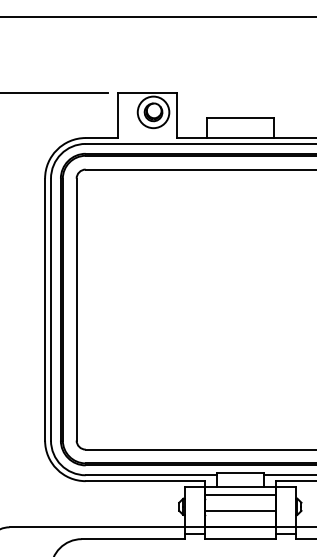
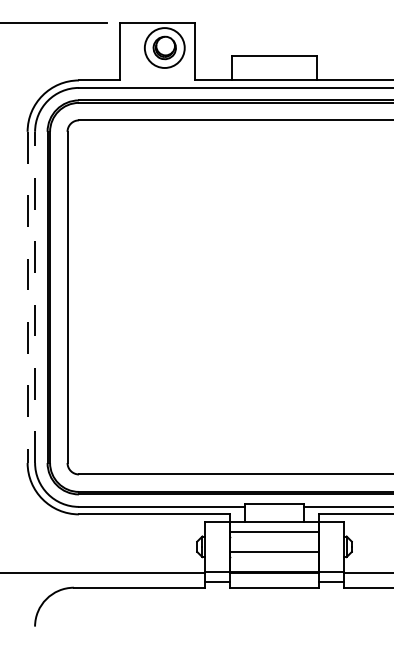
line: (45, 309) -> (28, 297), solid -> dashed
line: (51, 309) -> (35, 297), solid -> dashed

